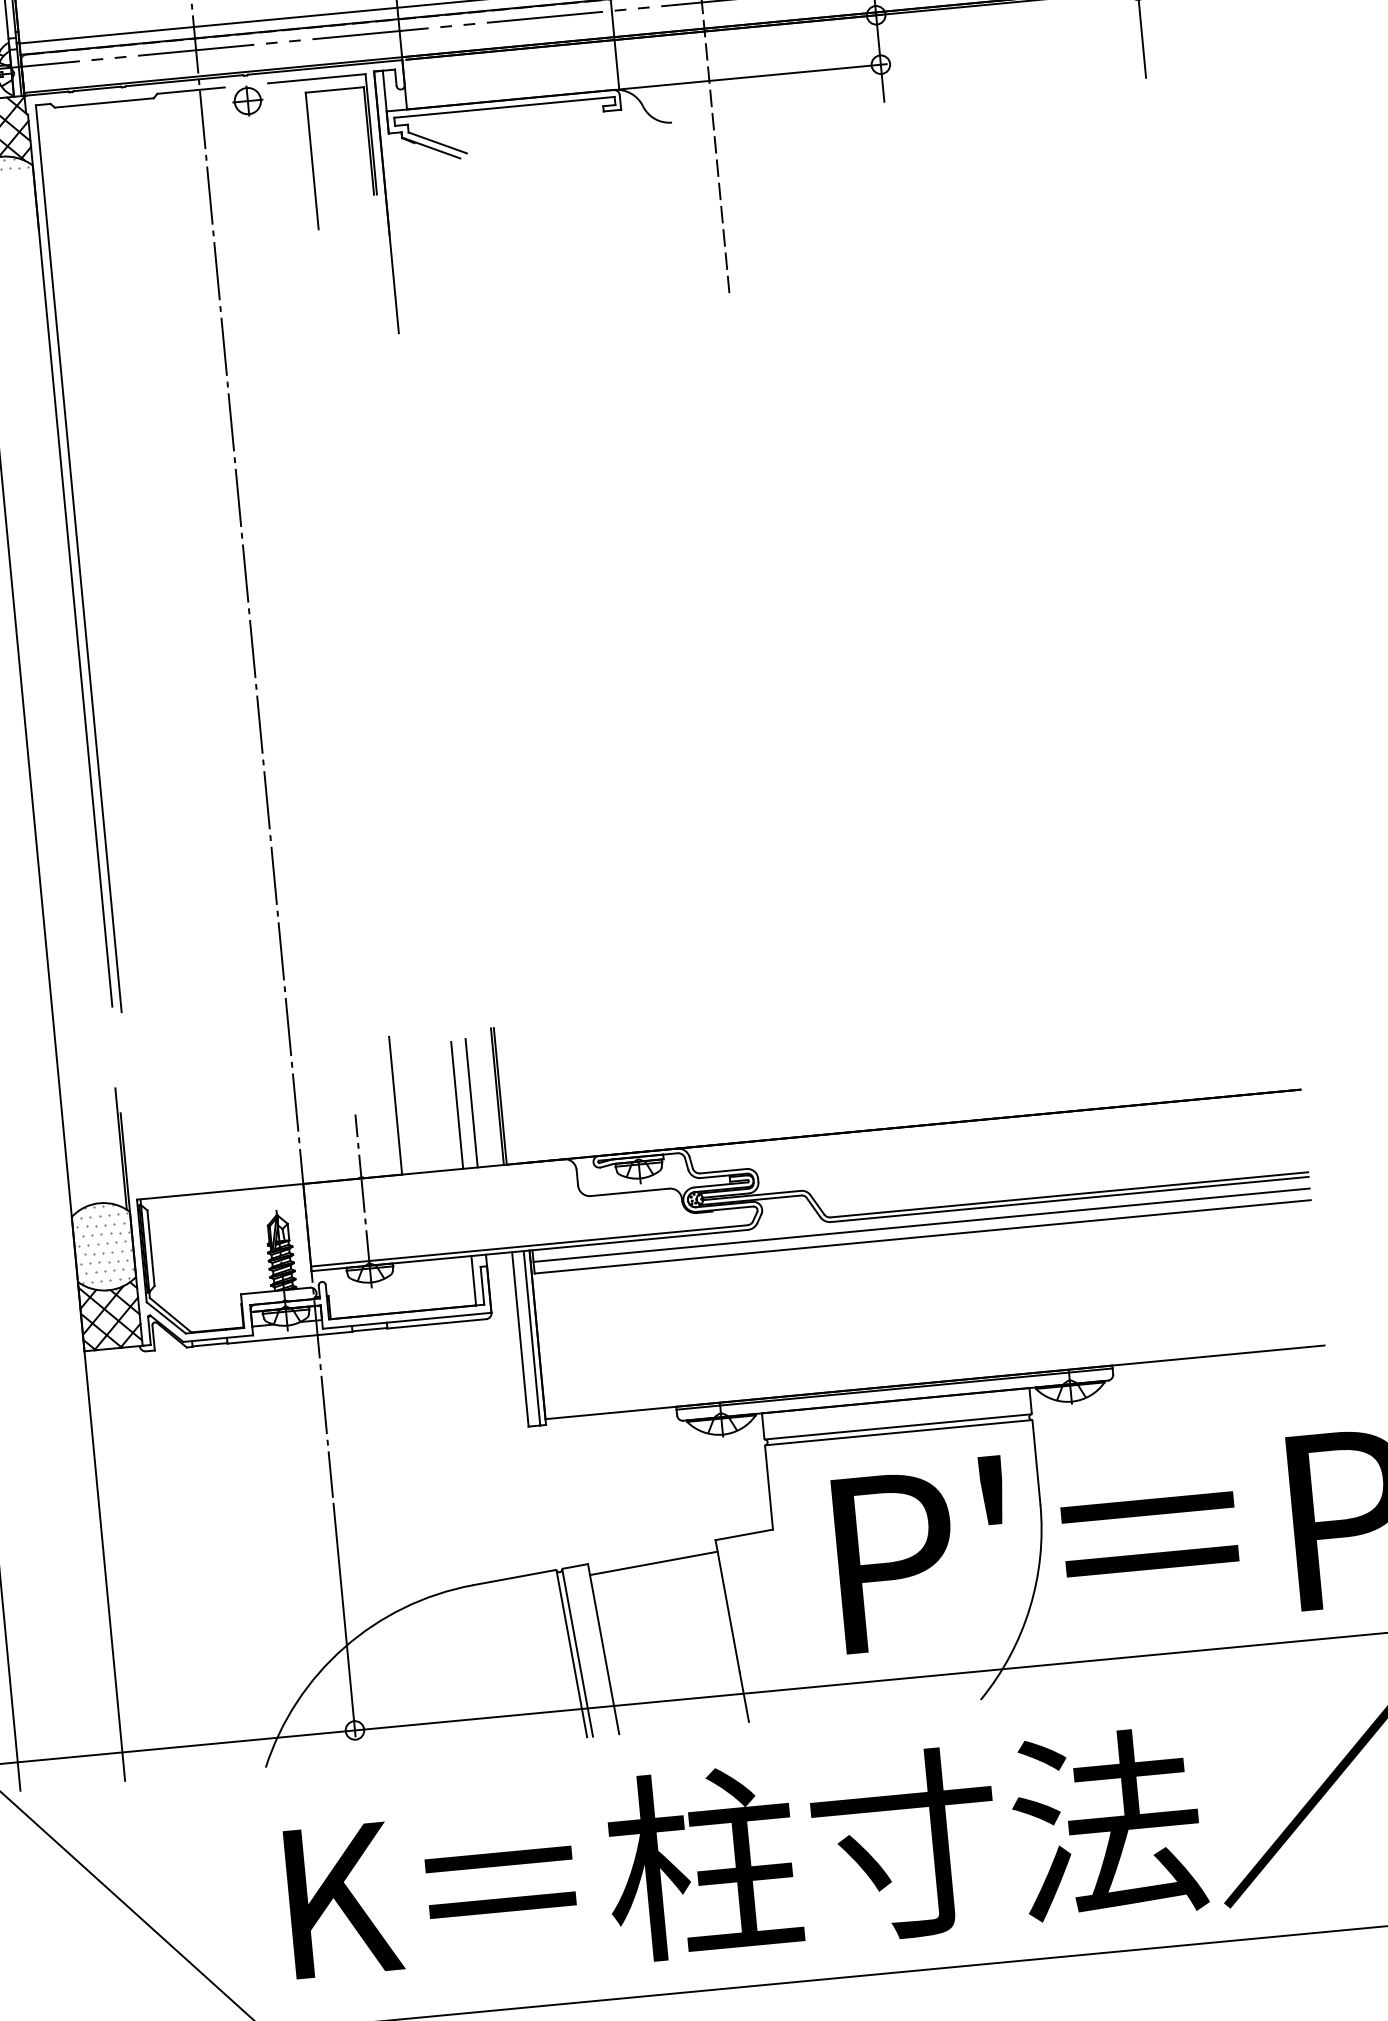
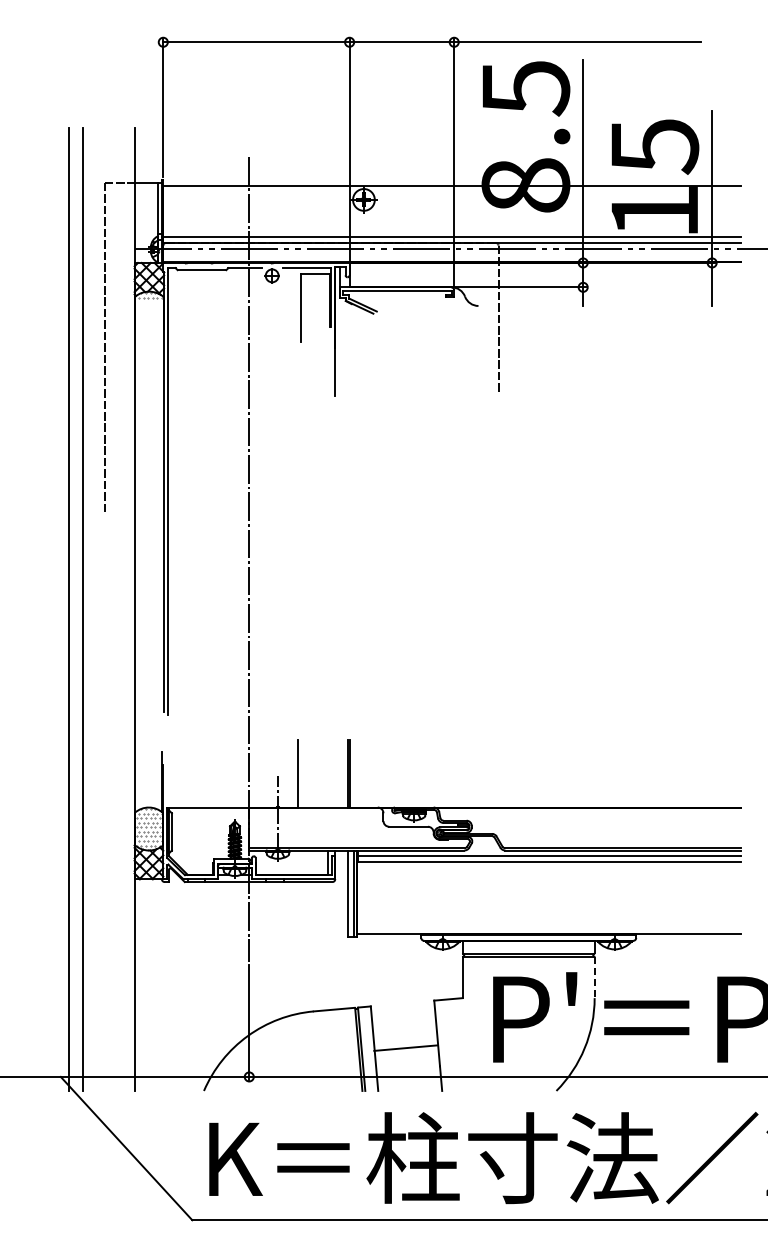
line: (472, 1102) -> (335, 775), removed
line: (458, 1105) -> (328, 776), removed
line: (1036, 1462) -> (594, 977), solid -> dashed
line: (652, 1562) -> (405, 1047), moved

